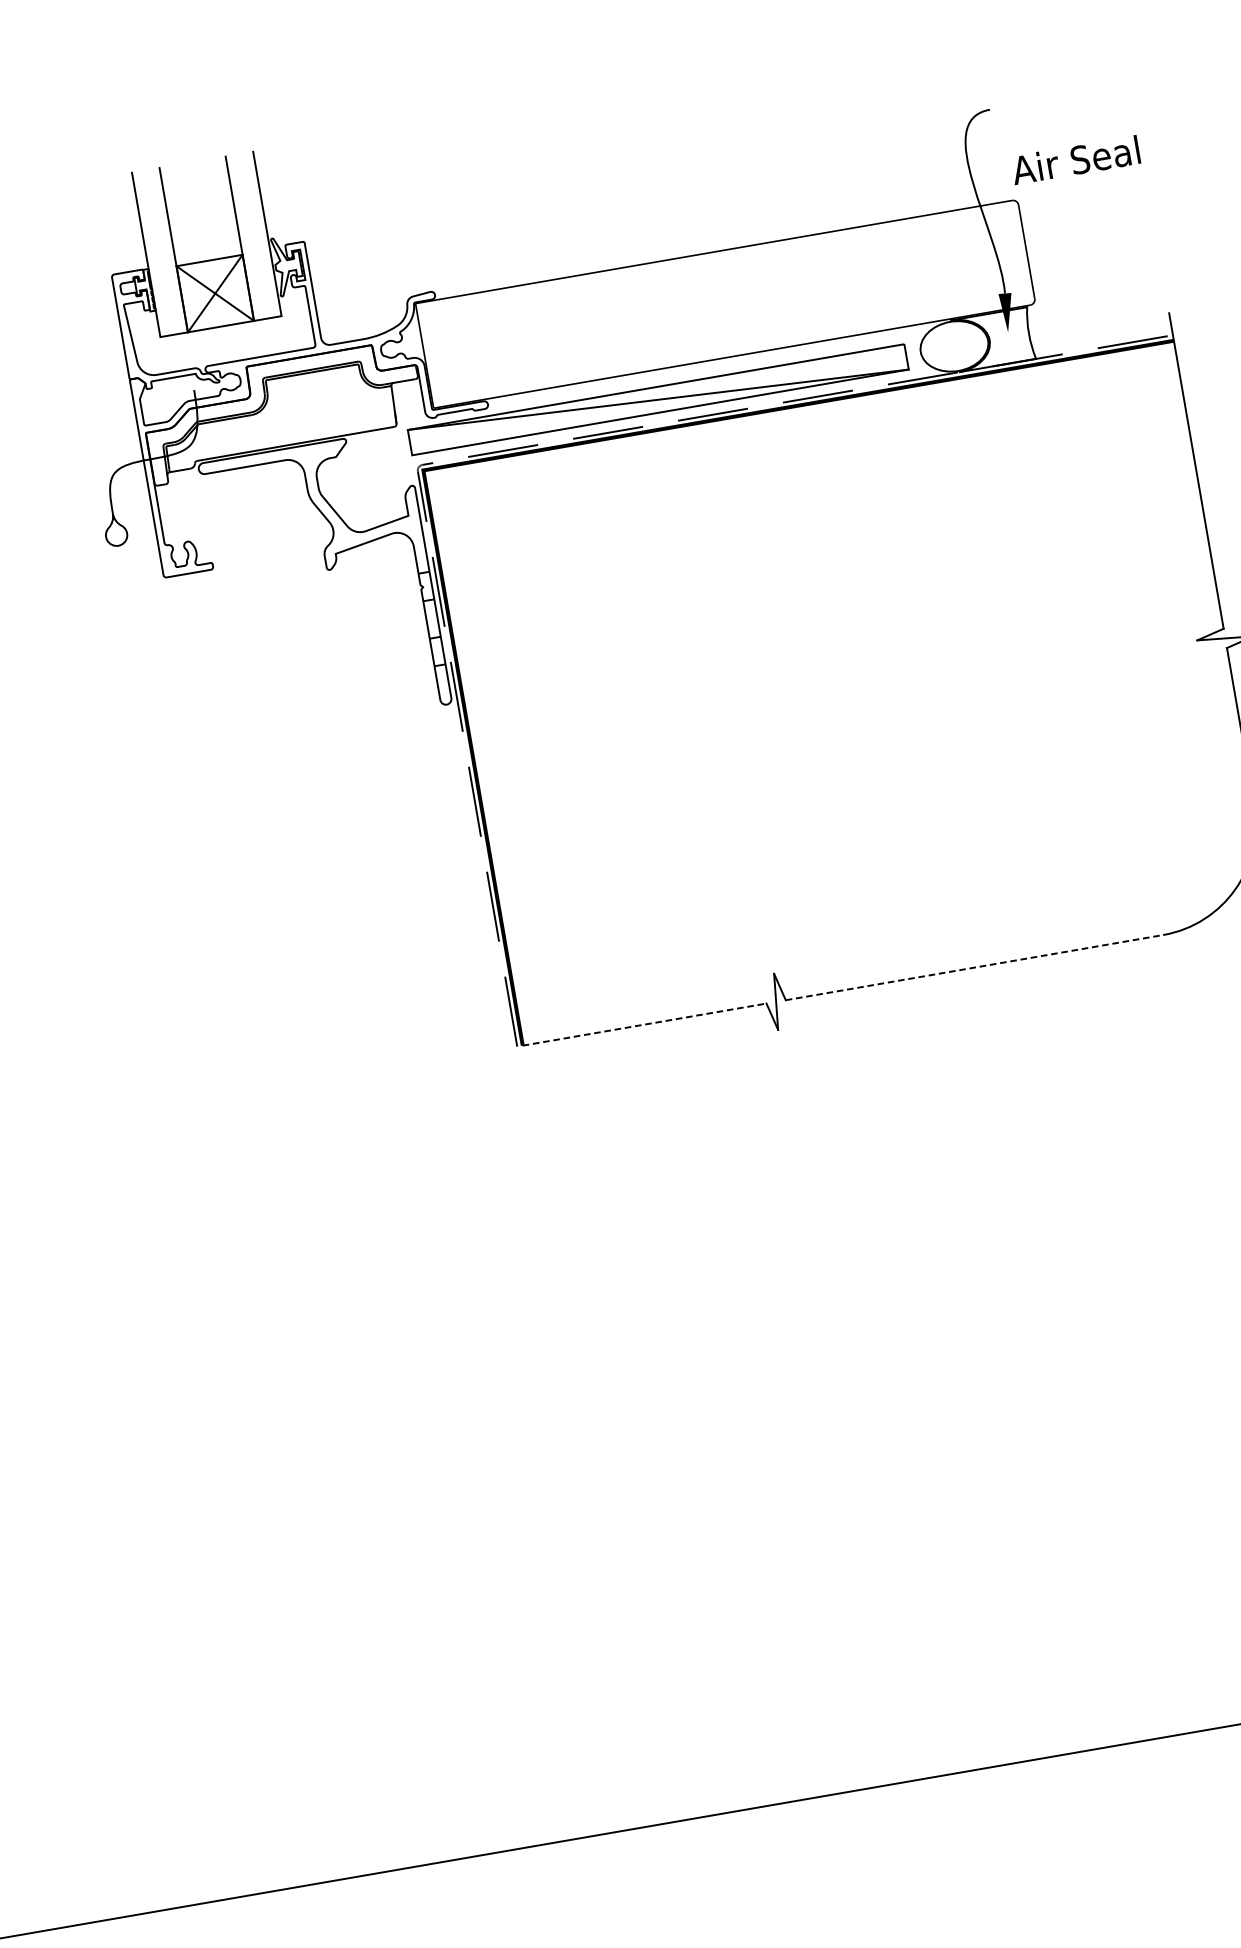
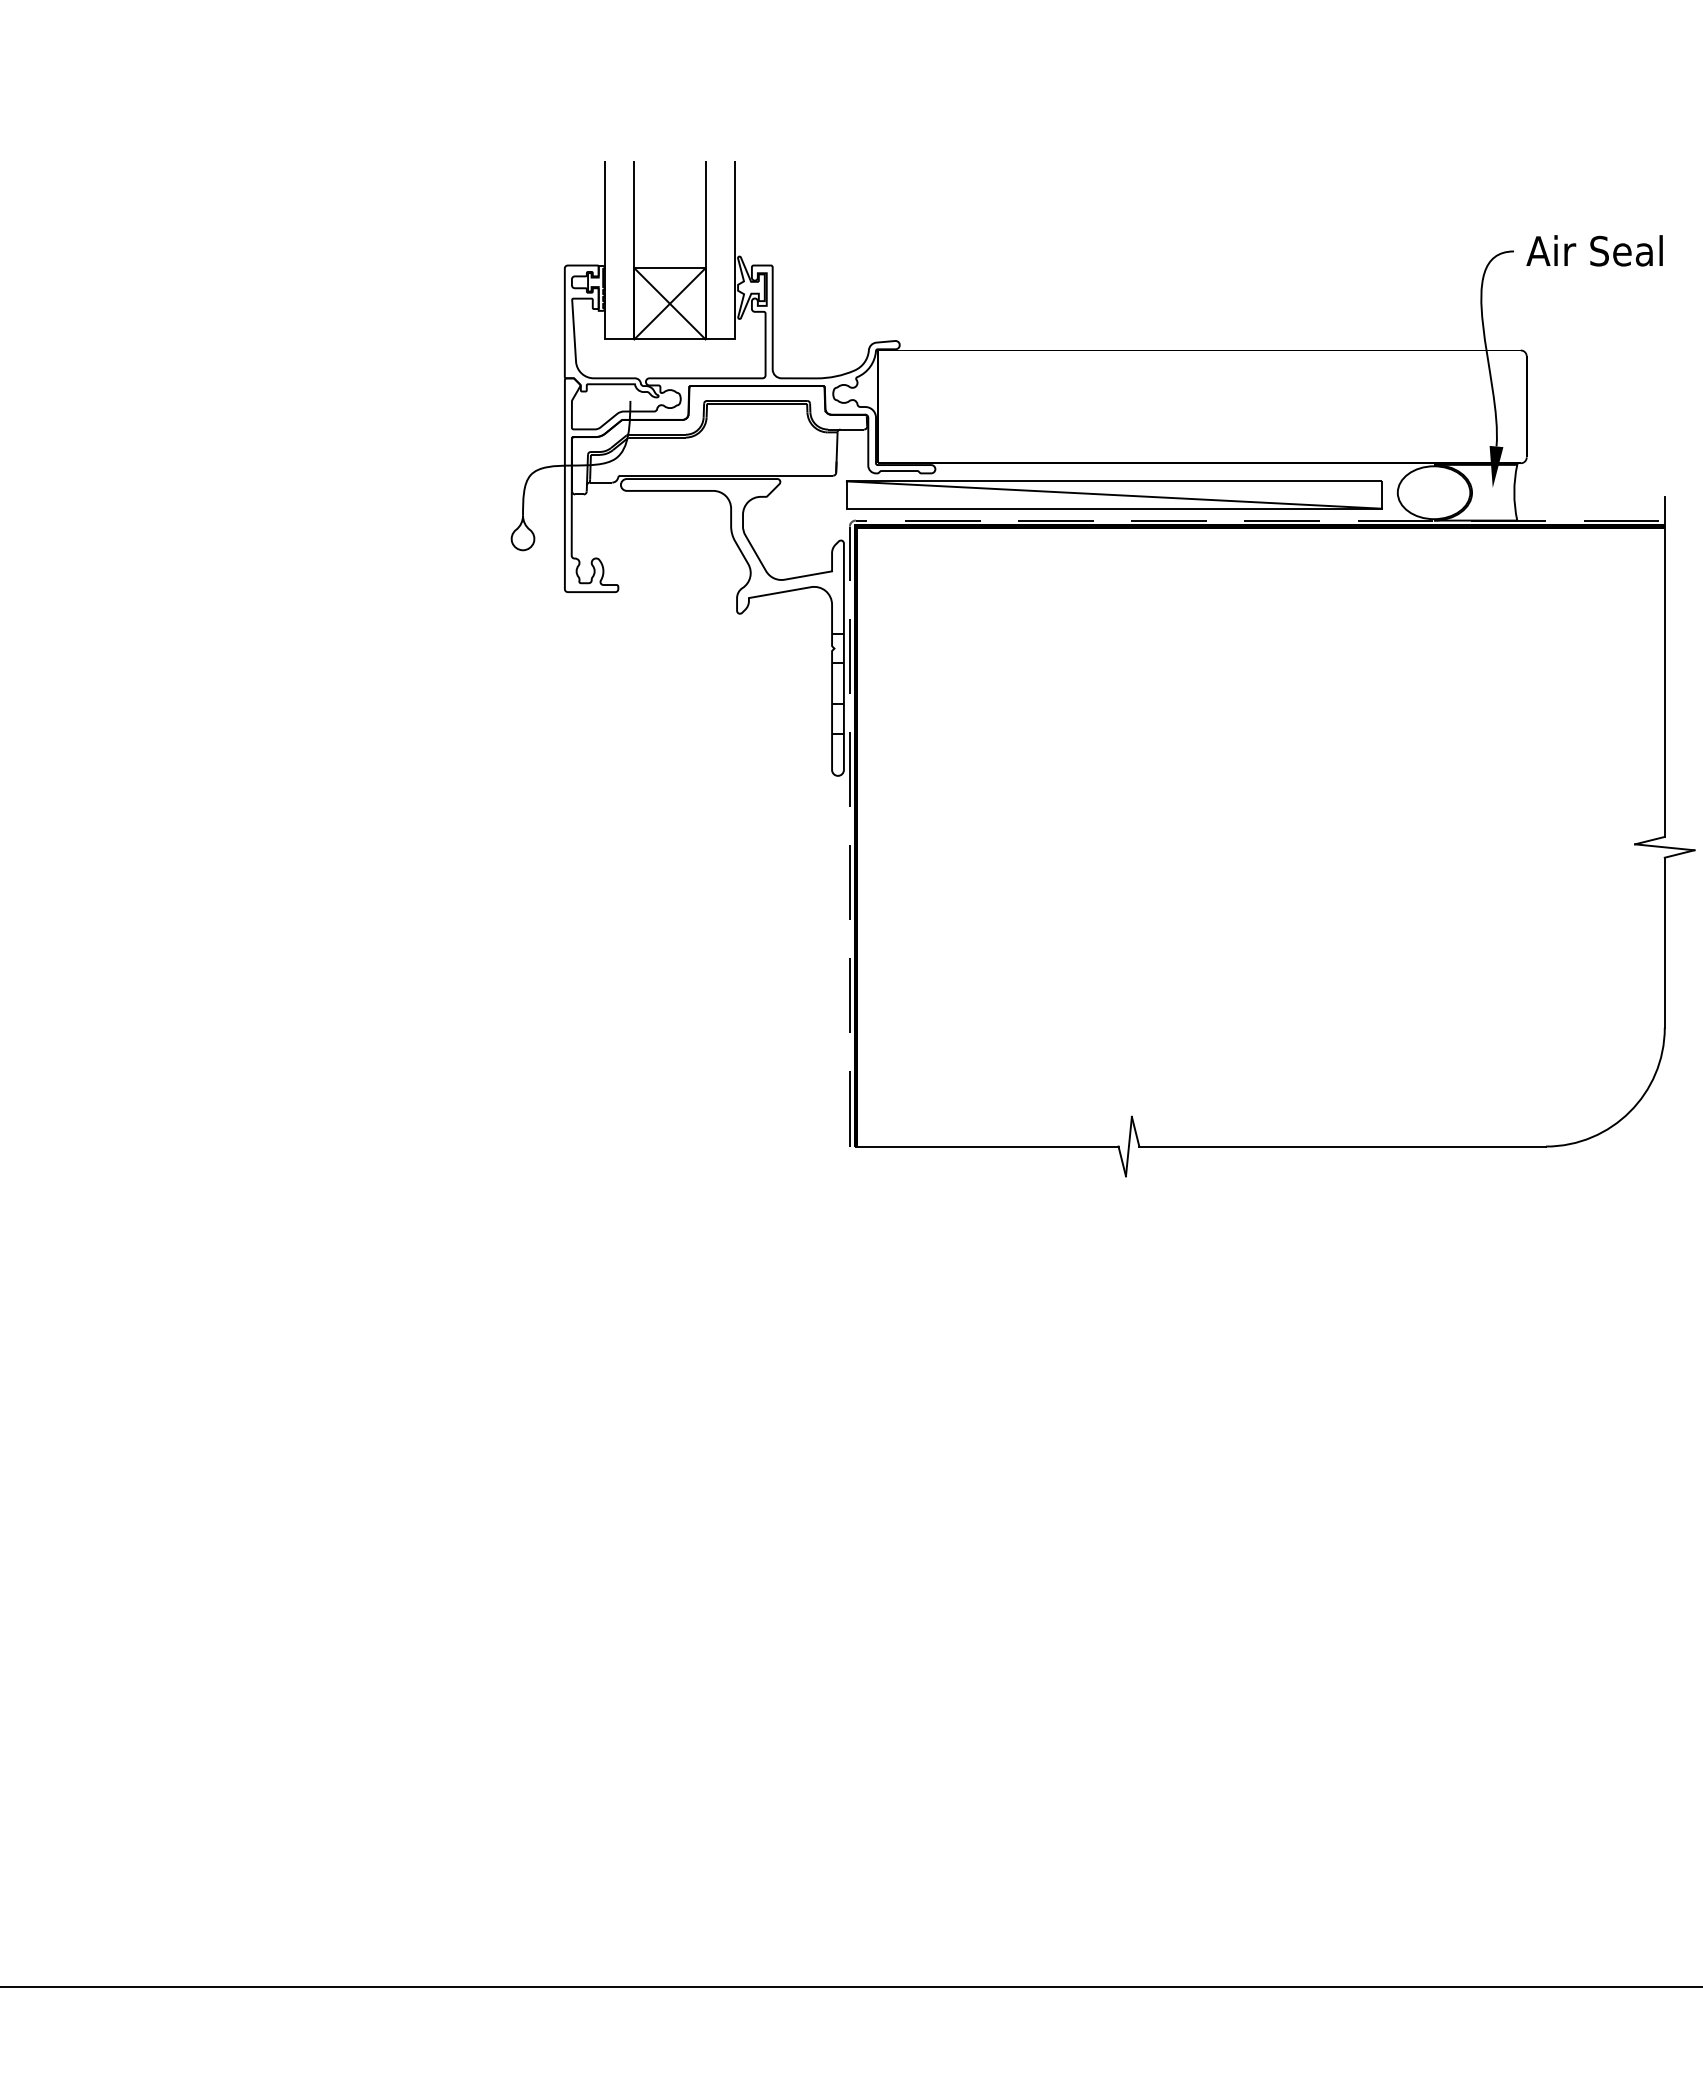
text: (1075, 159) -> (1594, 250), moved
line: (975, 967) -> (1343, 1146), dashed -> solid
line: (644, 1024) -> (987, 1146), dashed -> solid

